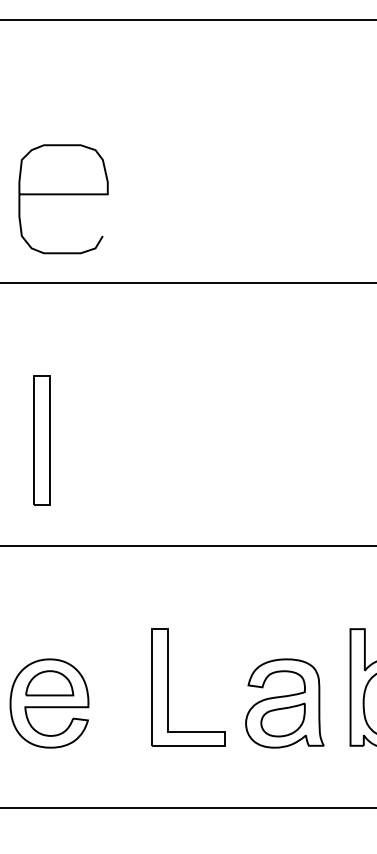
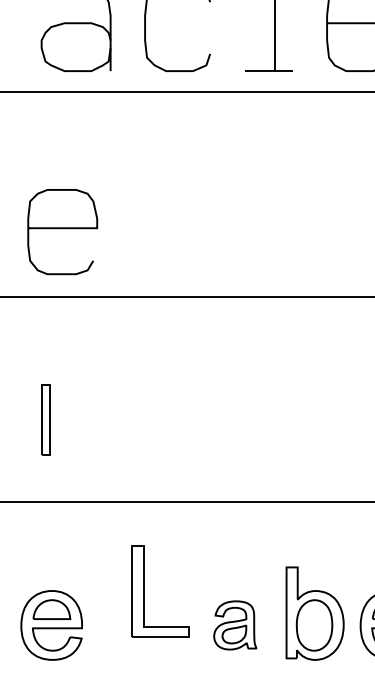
part: (41, 439) -> (45, 419), size x0.7
part: (168, 686) -> (144, 591), moved
part: (285, 703) -> (235, 625), size x0.7

